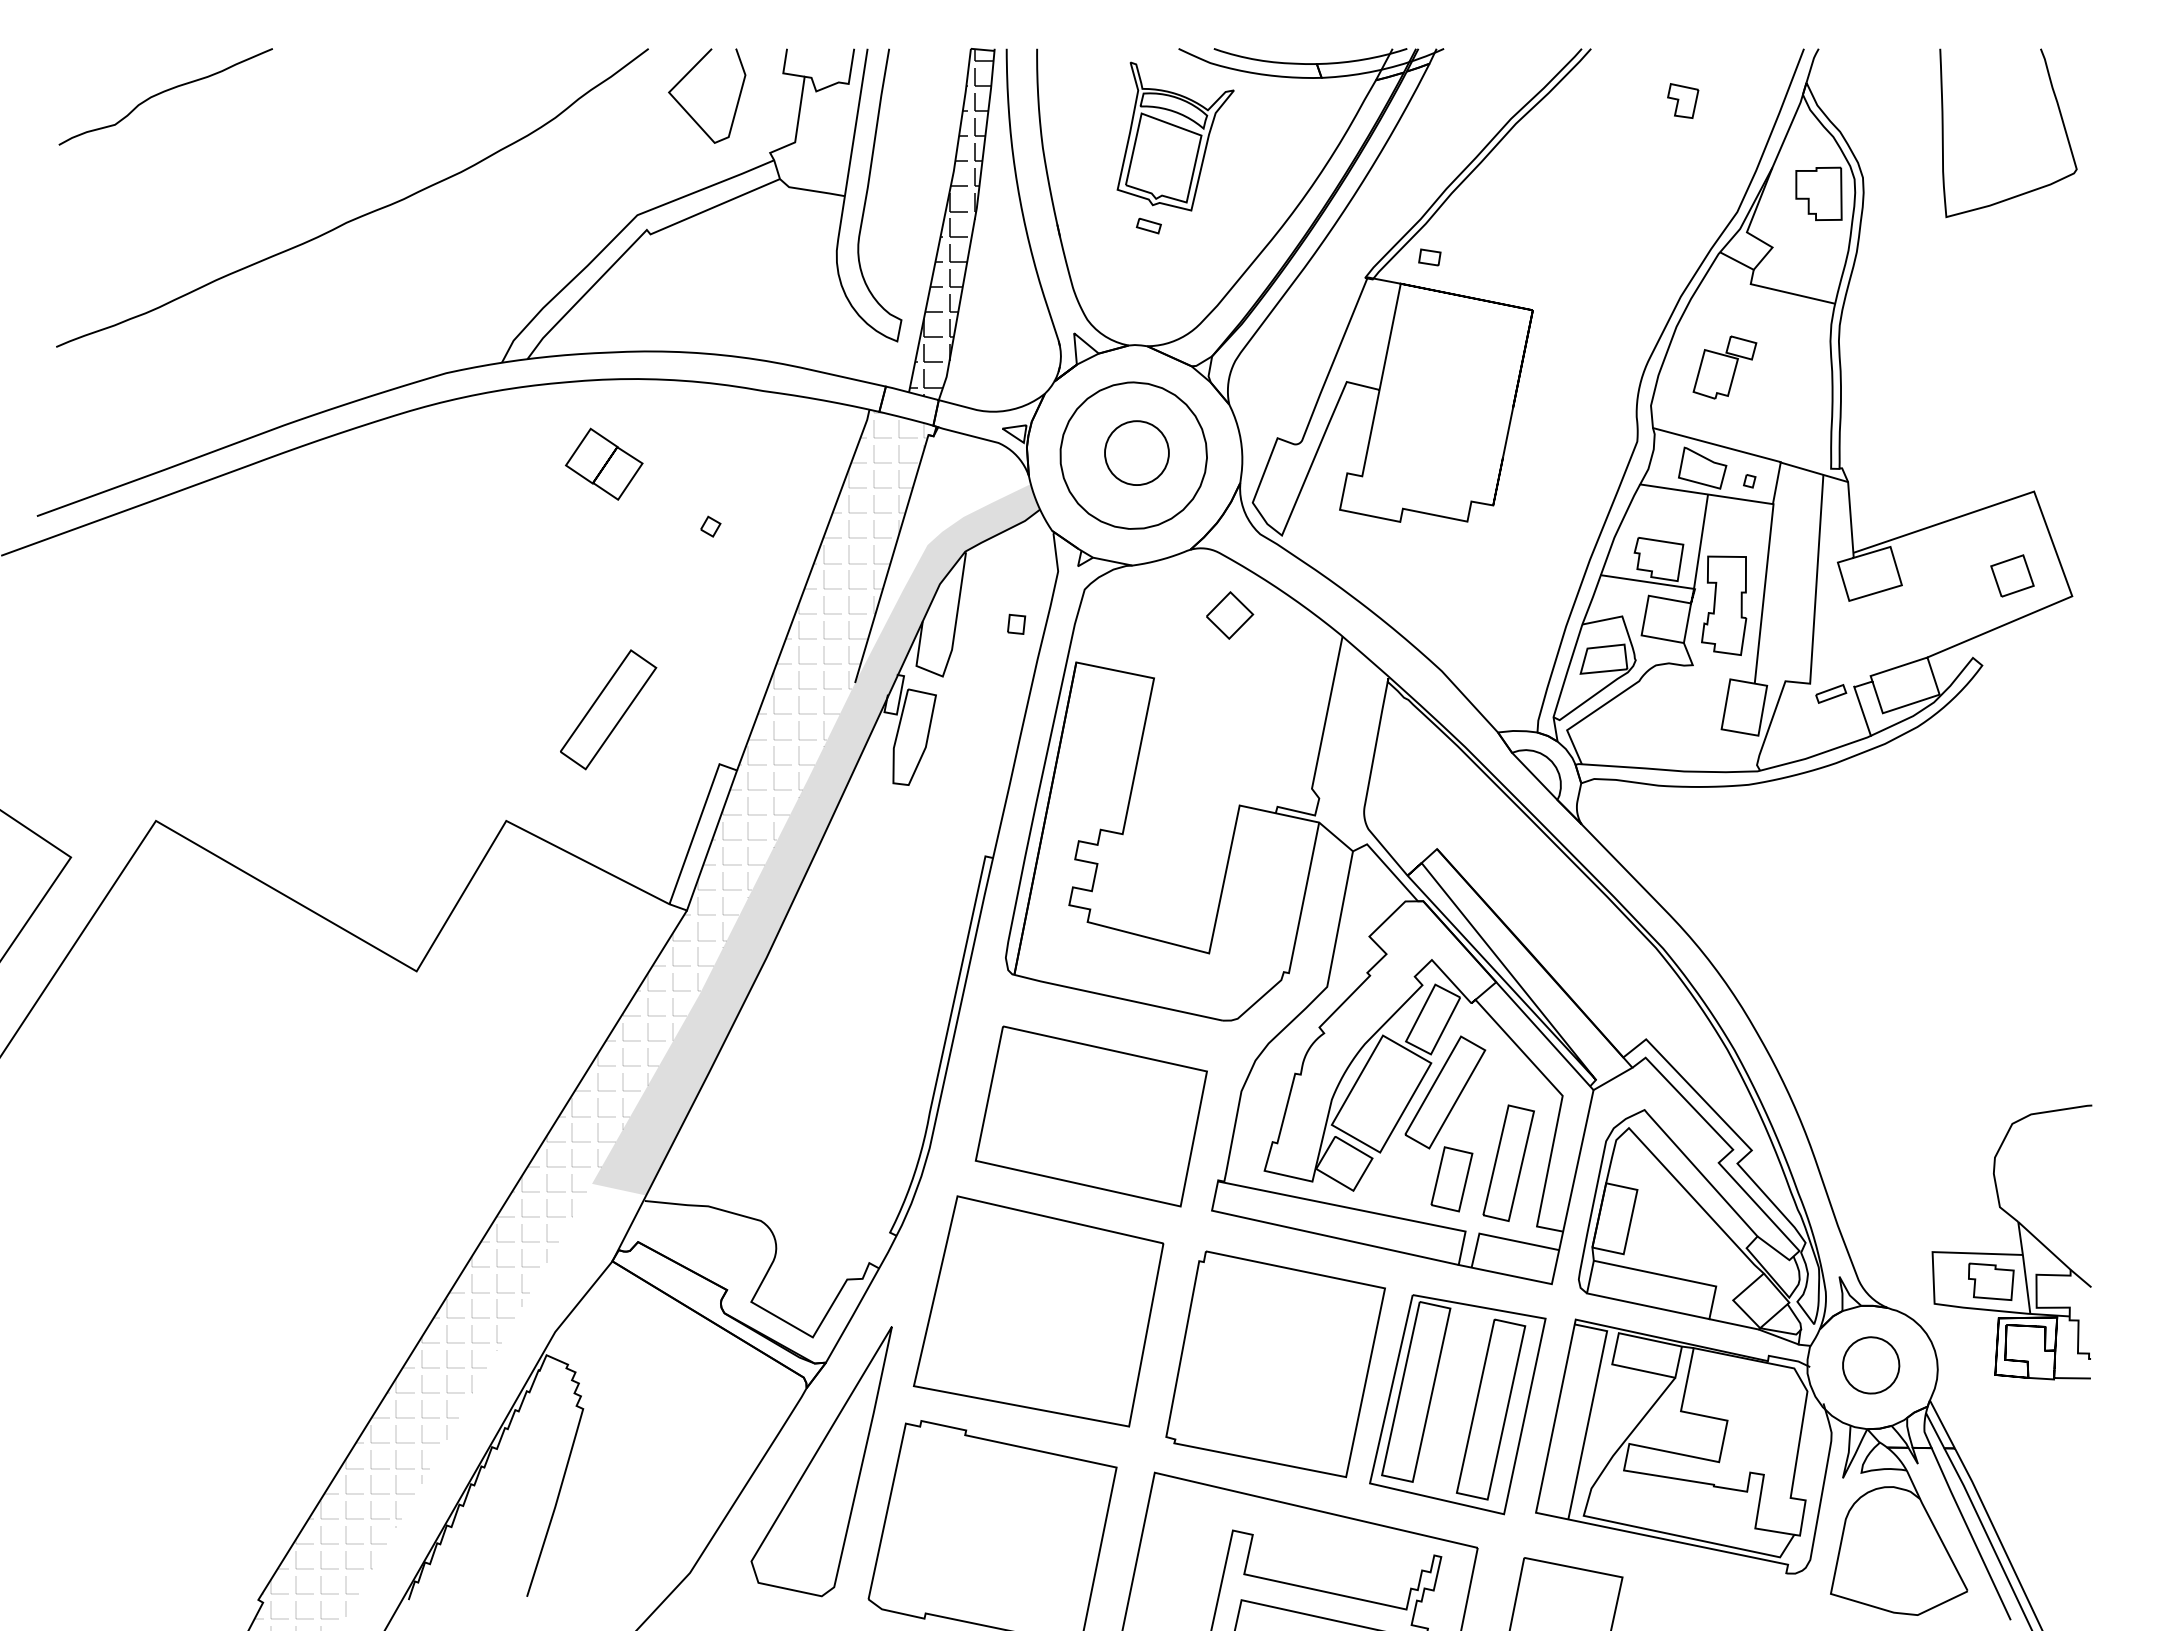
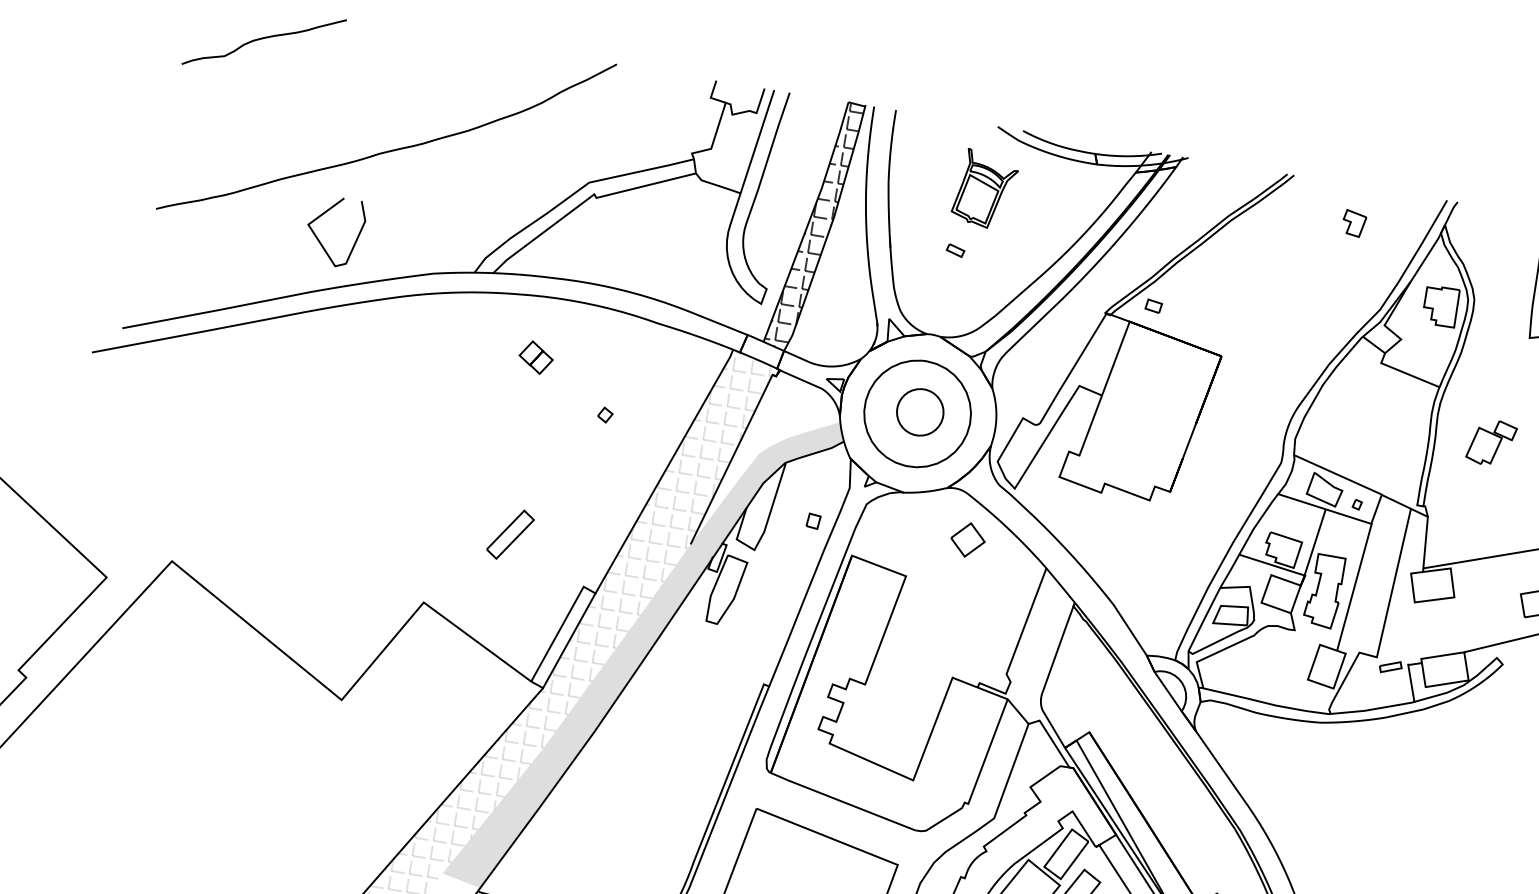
curve: (689, 113) -> (320, 242), moved
part: (1175, 136) -> (985, 189), size x0.7
part: (1724, 367) -> (1491, 442), moved
part: (604, 463) -> (536, 357), size x0.6
part: (608, 709) -> (510, 534), size x0.6

